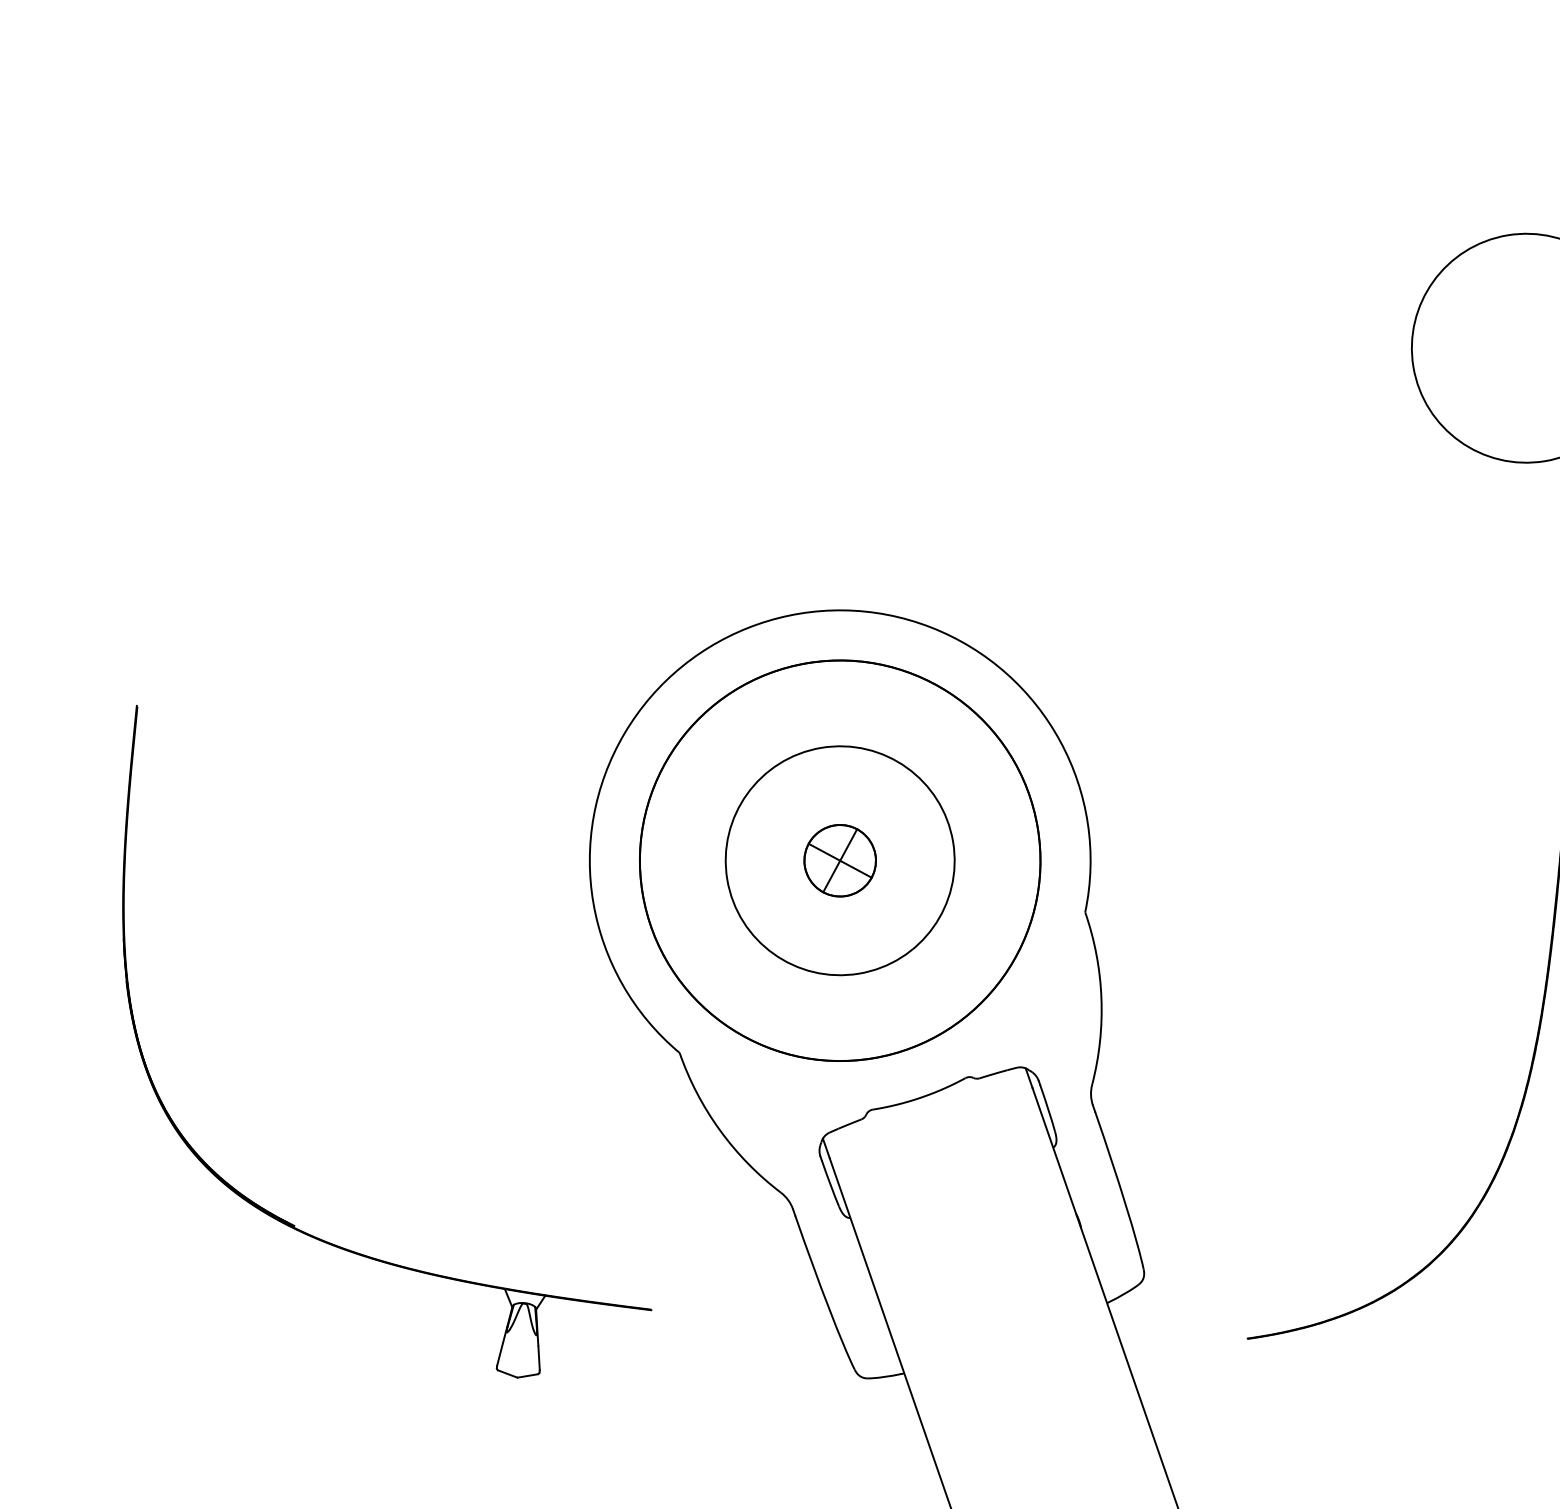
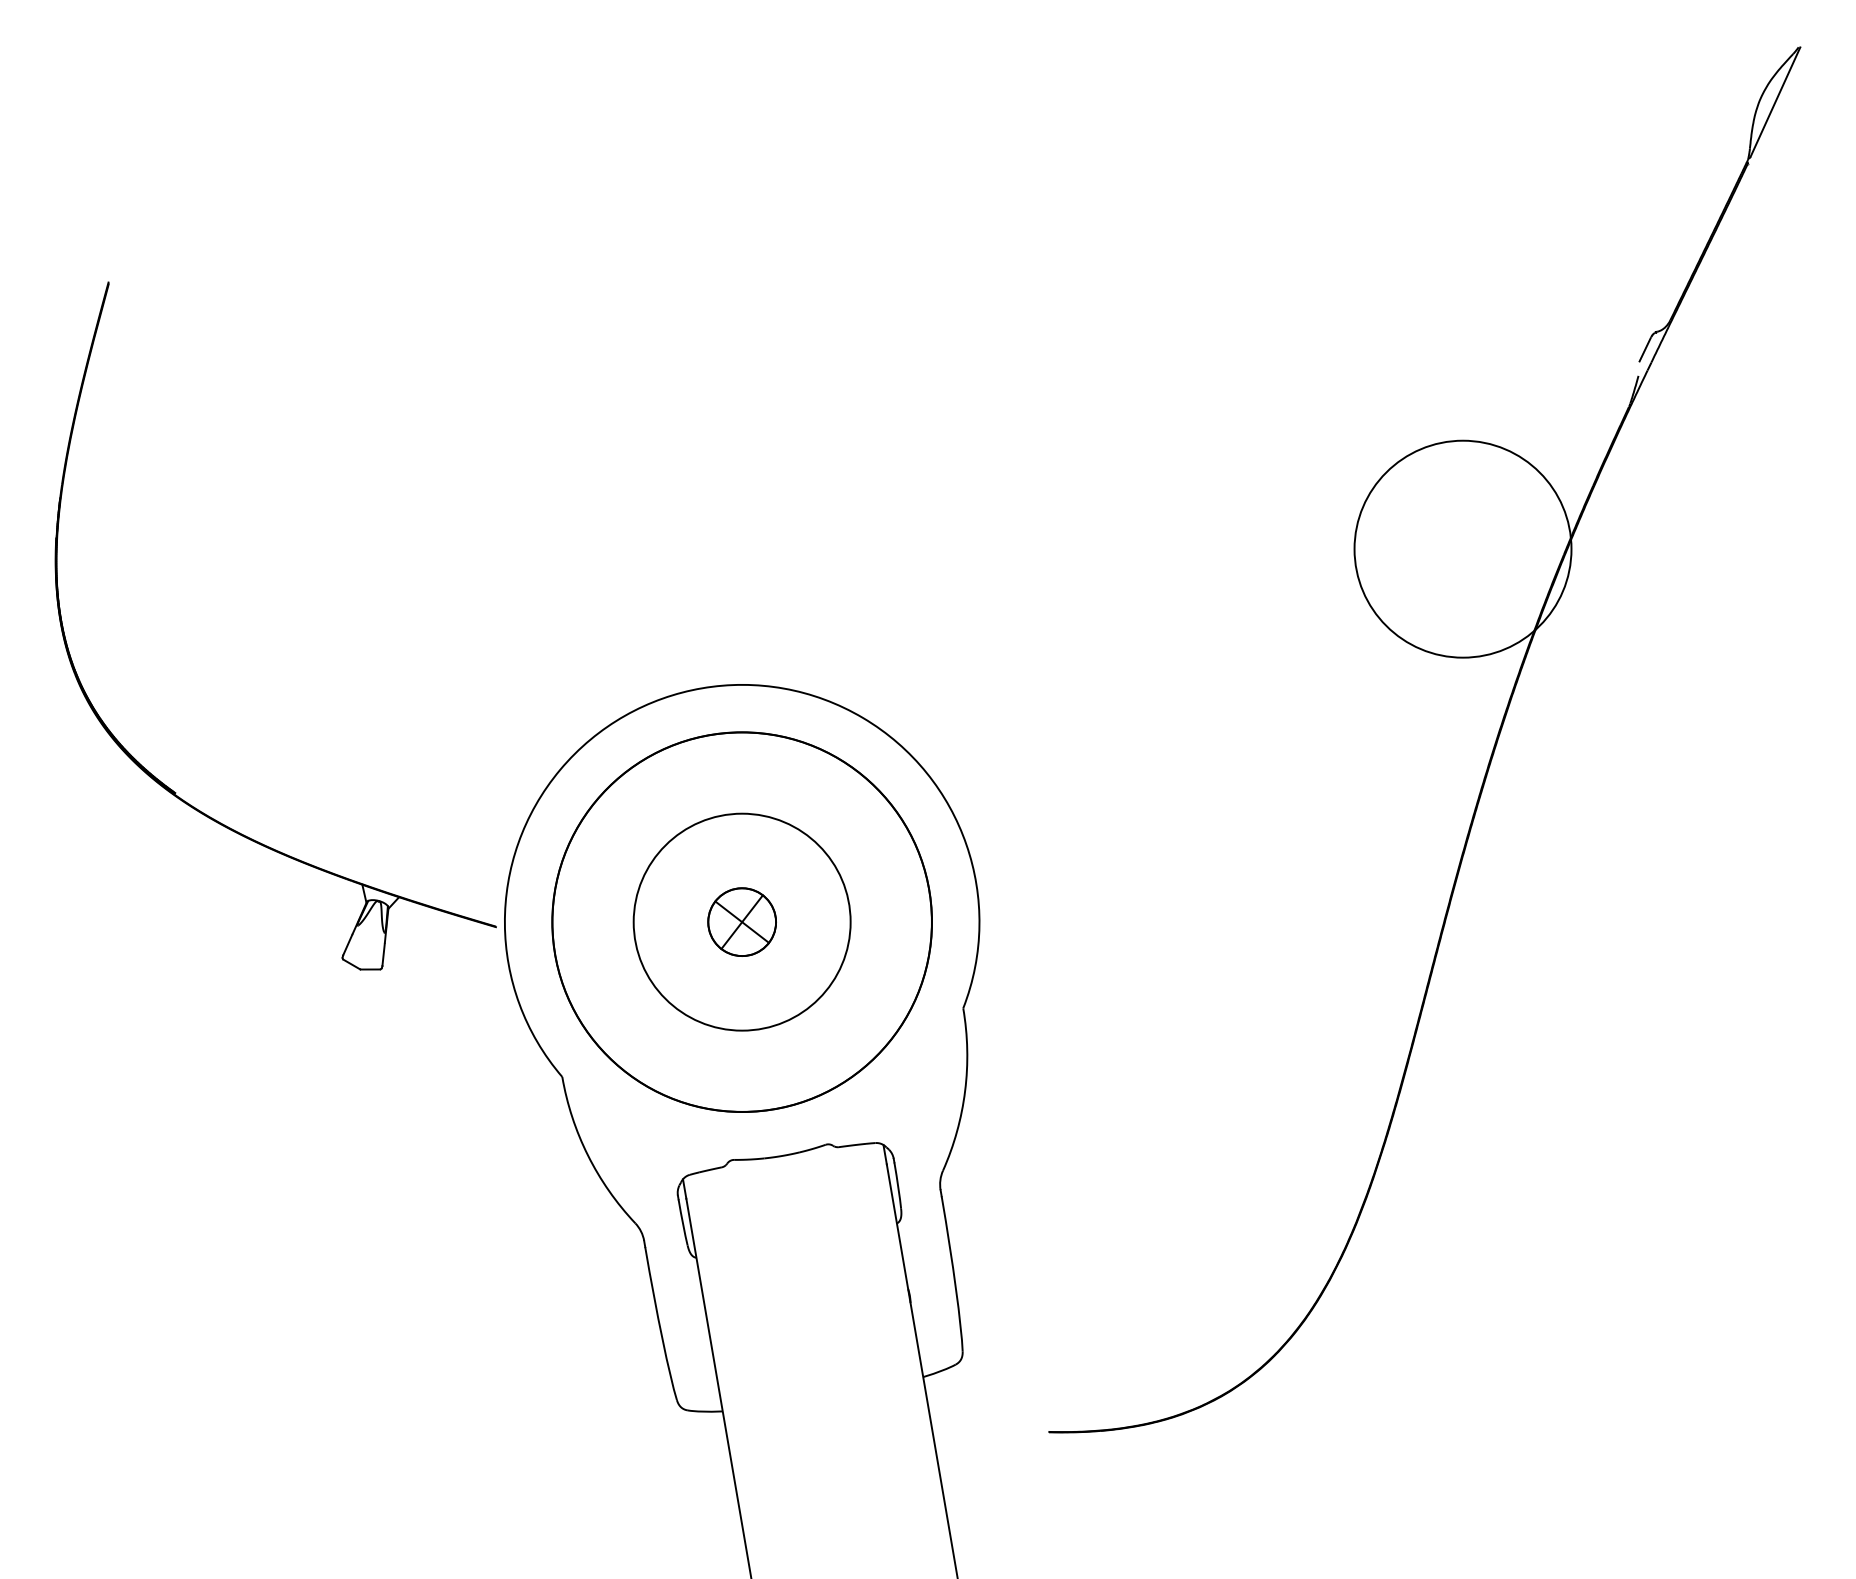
part: (261, 1206) -> (147, 769), moved

